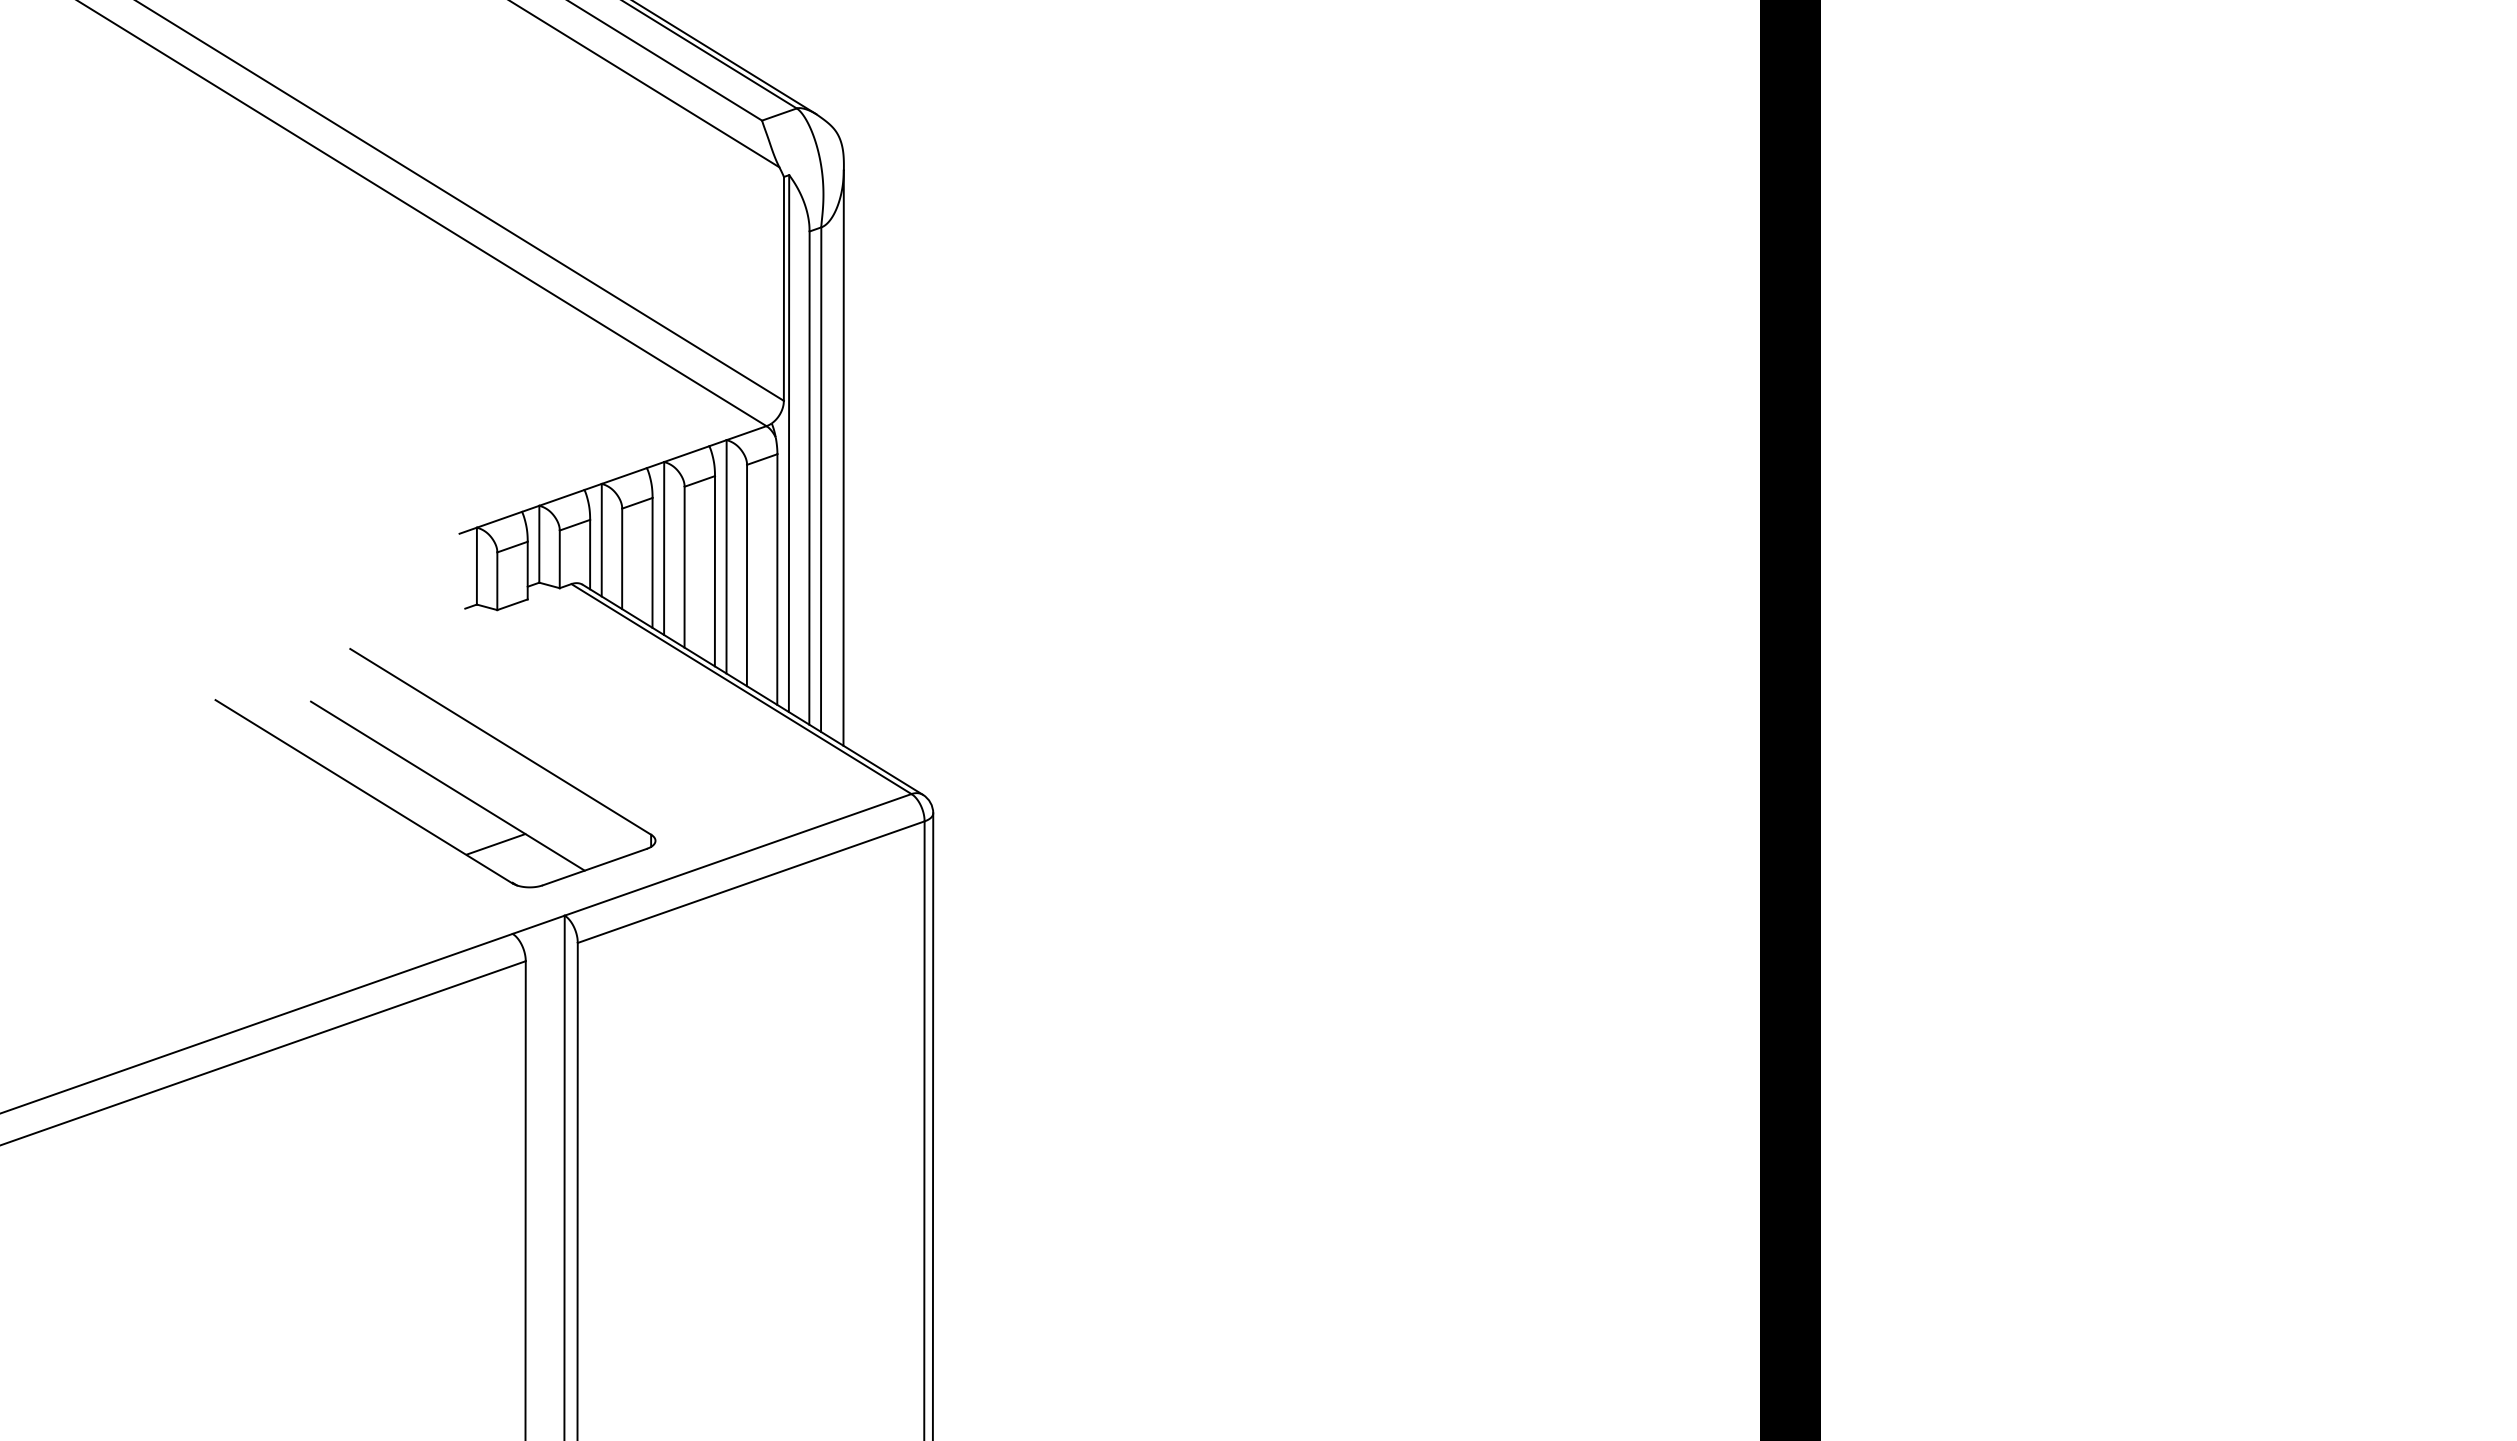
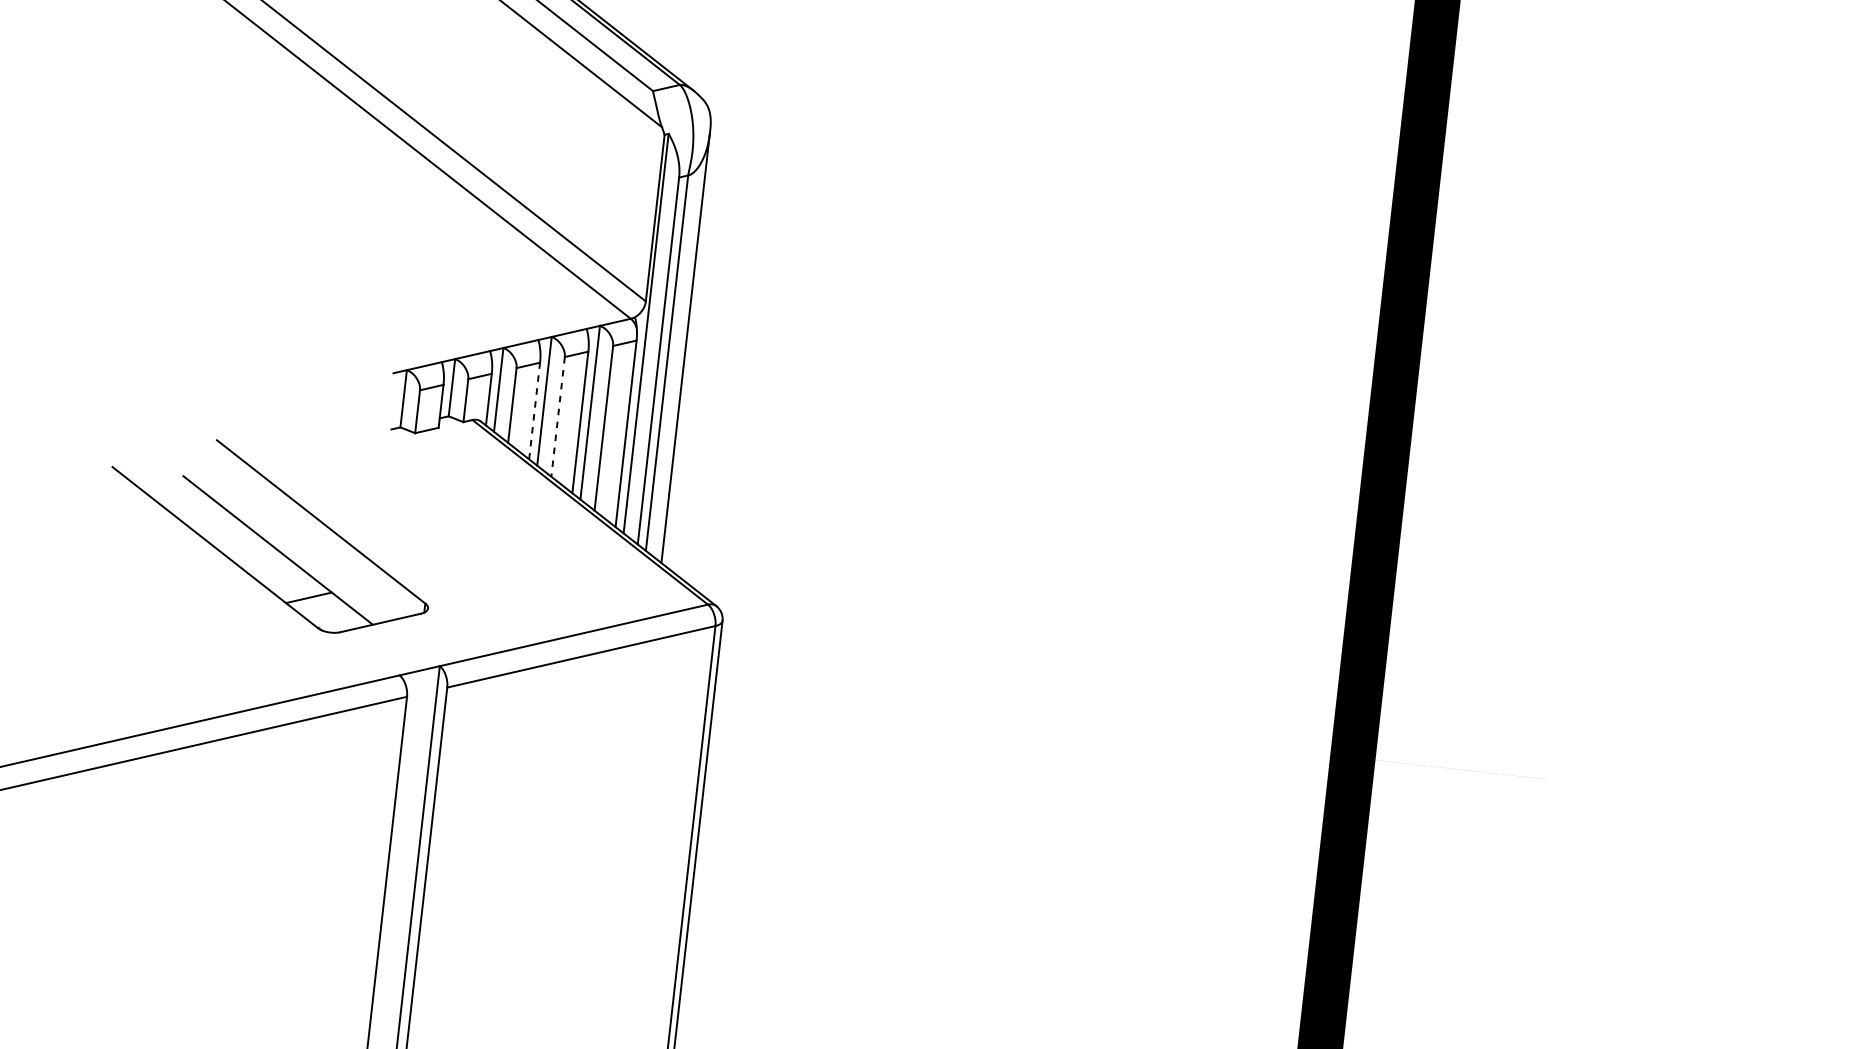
line: (652, 562) -> (534, 410), solid -> dashed
line: (684, 567) -> (558, 417), solid -> dashed
part: (431, 774) -> (266, 540), moved

